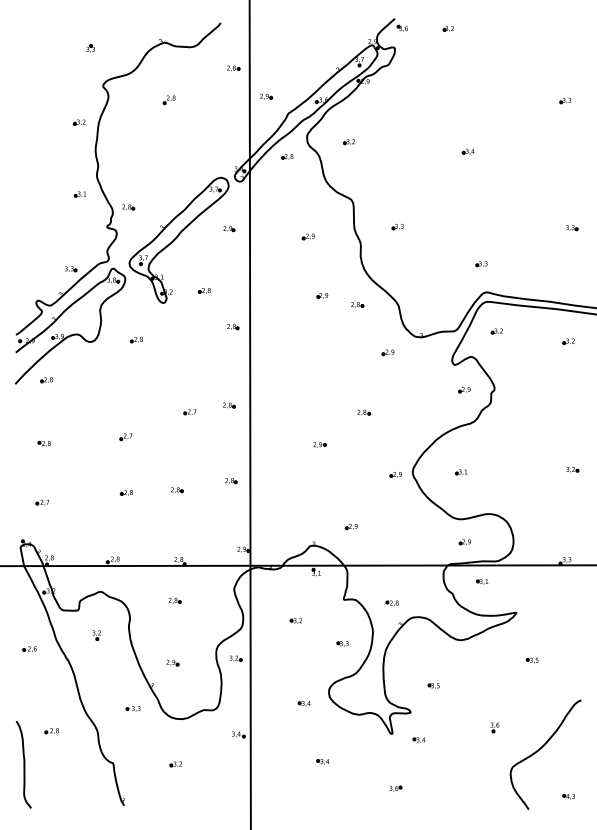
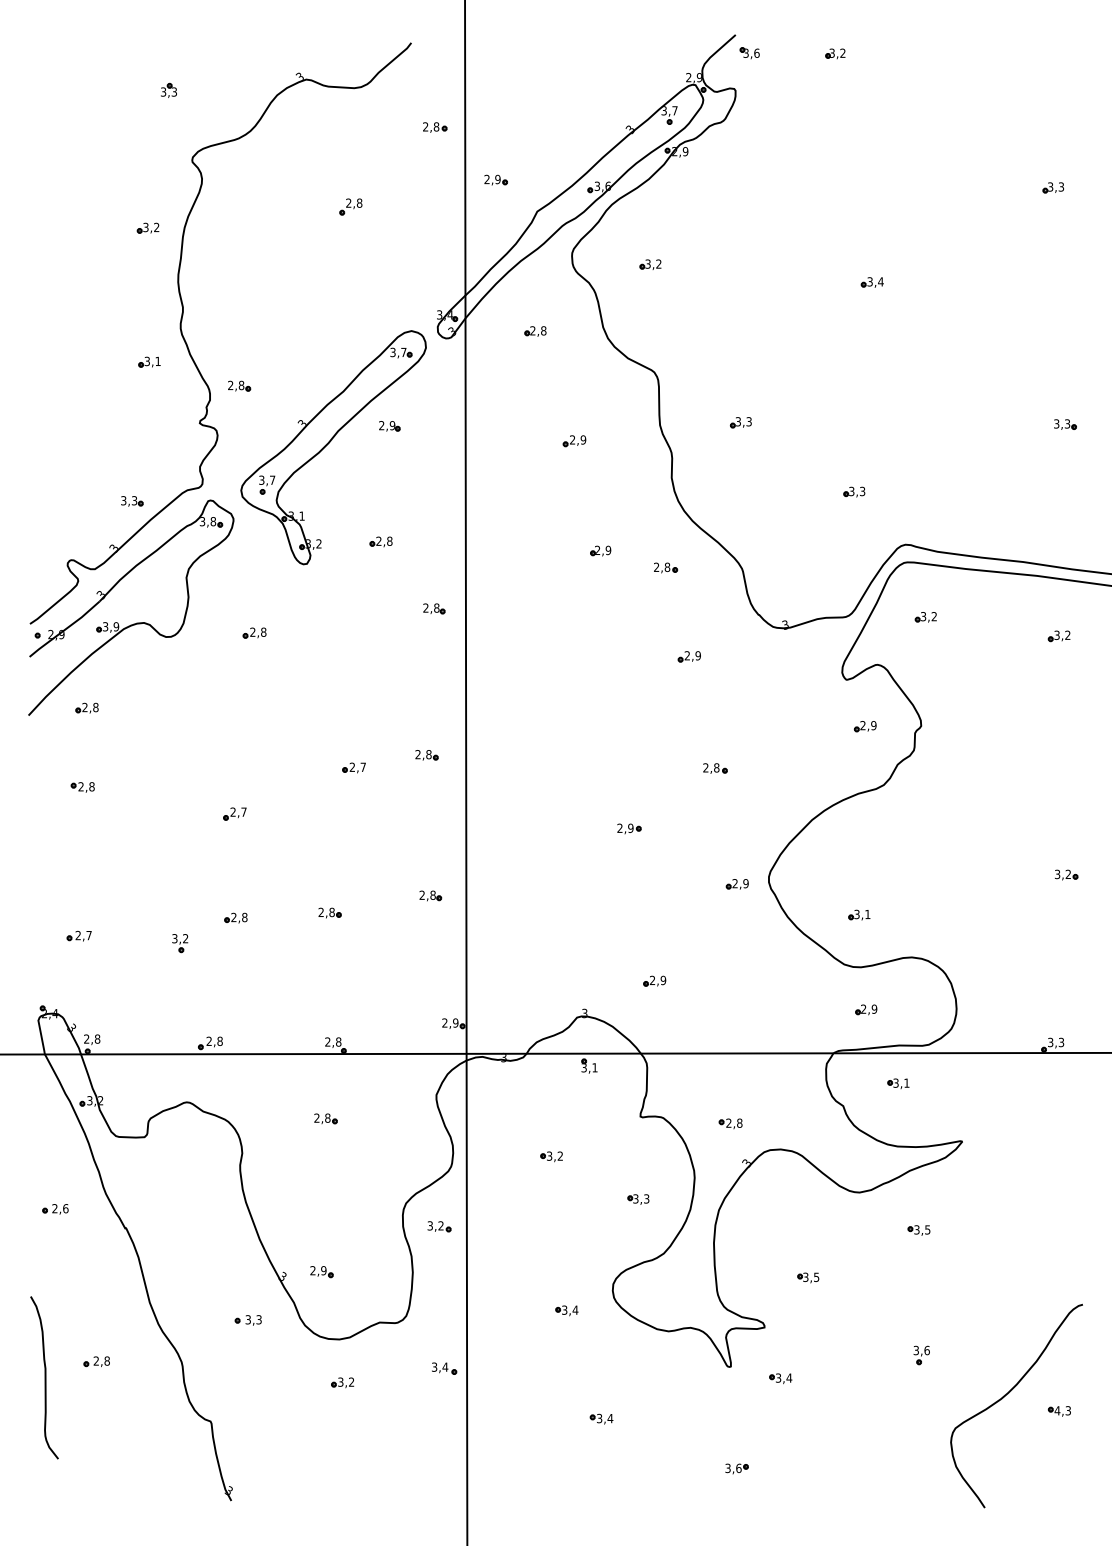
part: (168, 100) -> (349, 207), moved
part: (287, 156) -> (535, 330), moved
part: (229, 229) -> (390, 427), moved
part: (481, 264) -> (853, 492), moved
part: (387, 352) -> (688, 656), moved
part: (364, 412) -> (716, 768), moved
part: (43, 443) -> (81, 786), moved
part: (319, 444) -> (628, 827), moved
part: (461, 472) -> (859, 915), moved
part: (96, 635) -> (179, 943), moved
part: (531, 660) -> (917, 1230), moved
part: (172, 662) -> (321, 1271), moved
curve: (23, 764) -> (43, 1377), moved
part: (175, 764) -> (341, 1382), moved
part: (568, 796) -> (1058, 1410), moved

